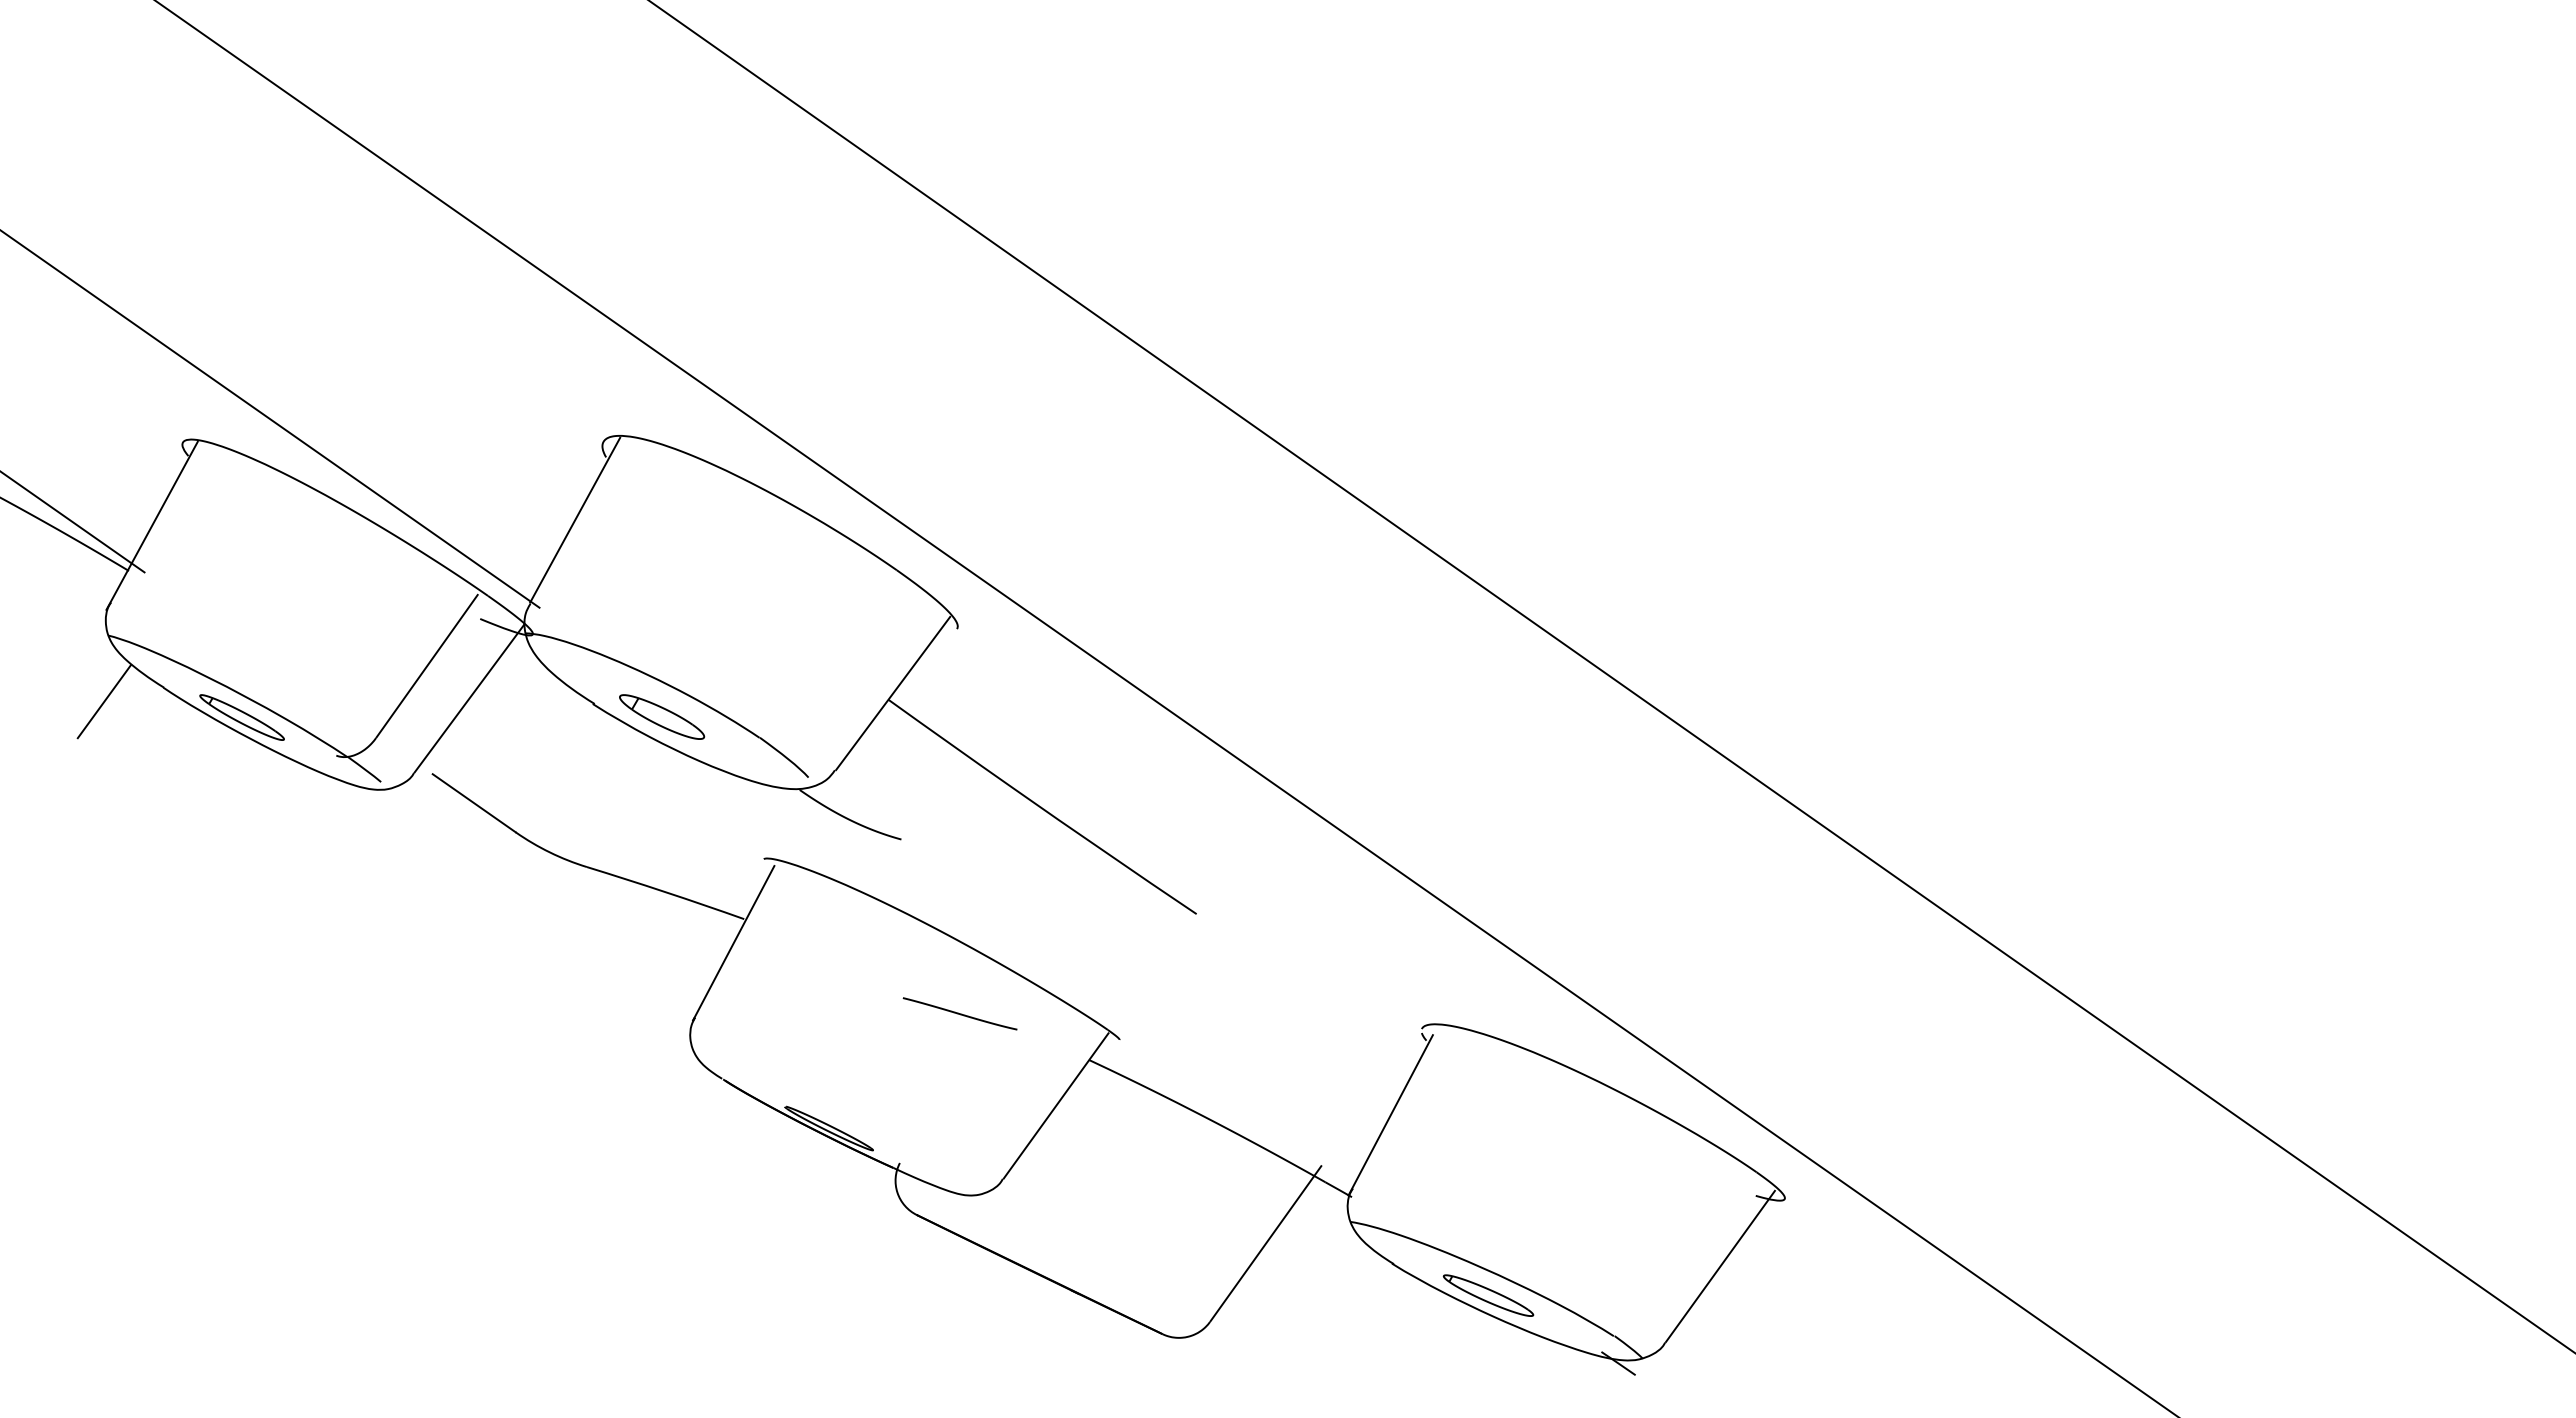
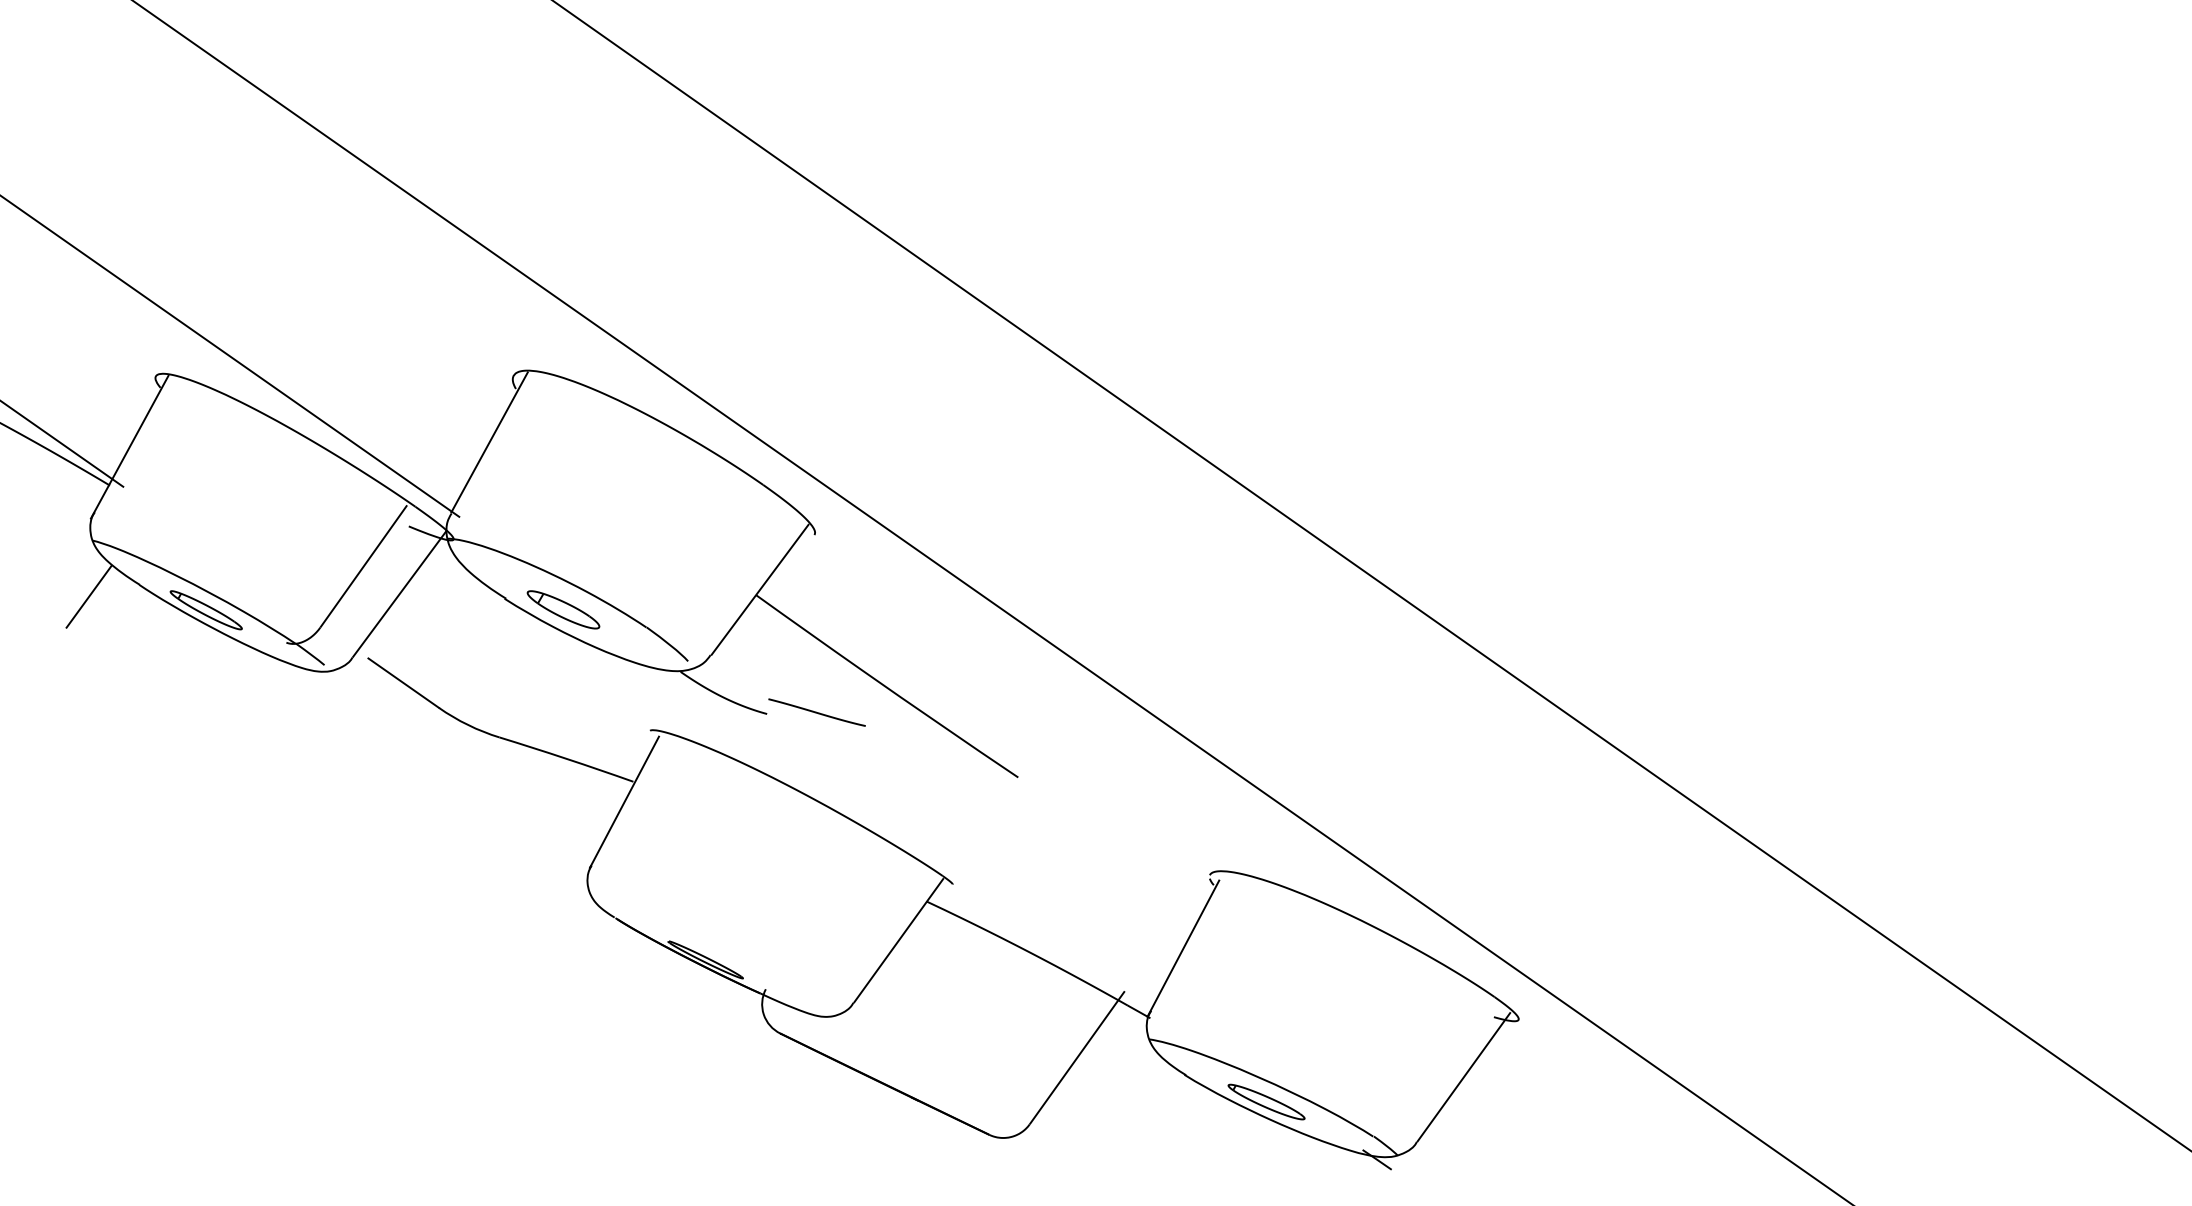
line: (959, 1013) -> (816, 712), moved

